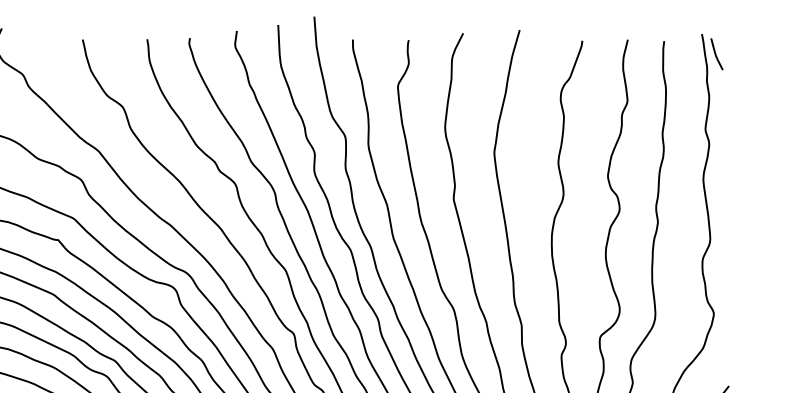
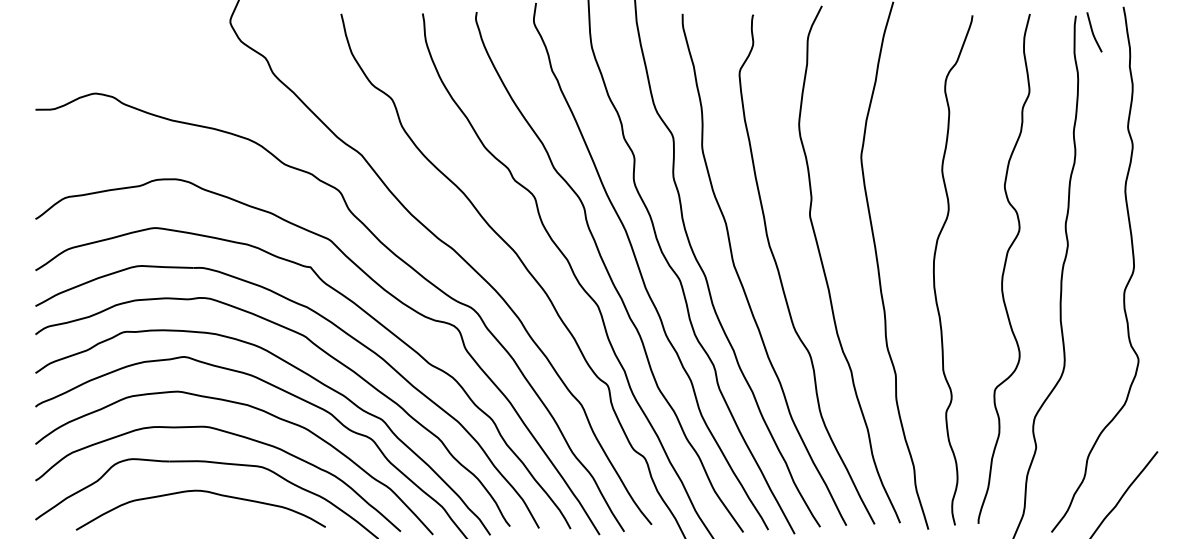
line: (716, 54) -> (1093, 32), moved

